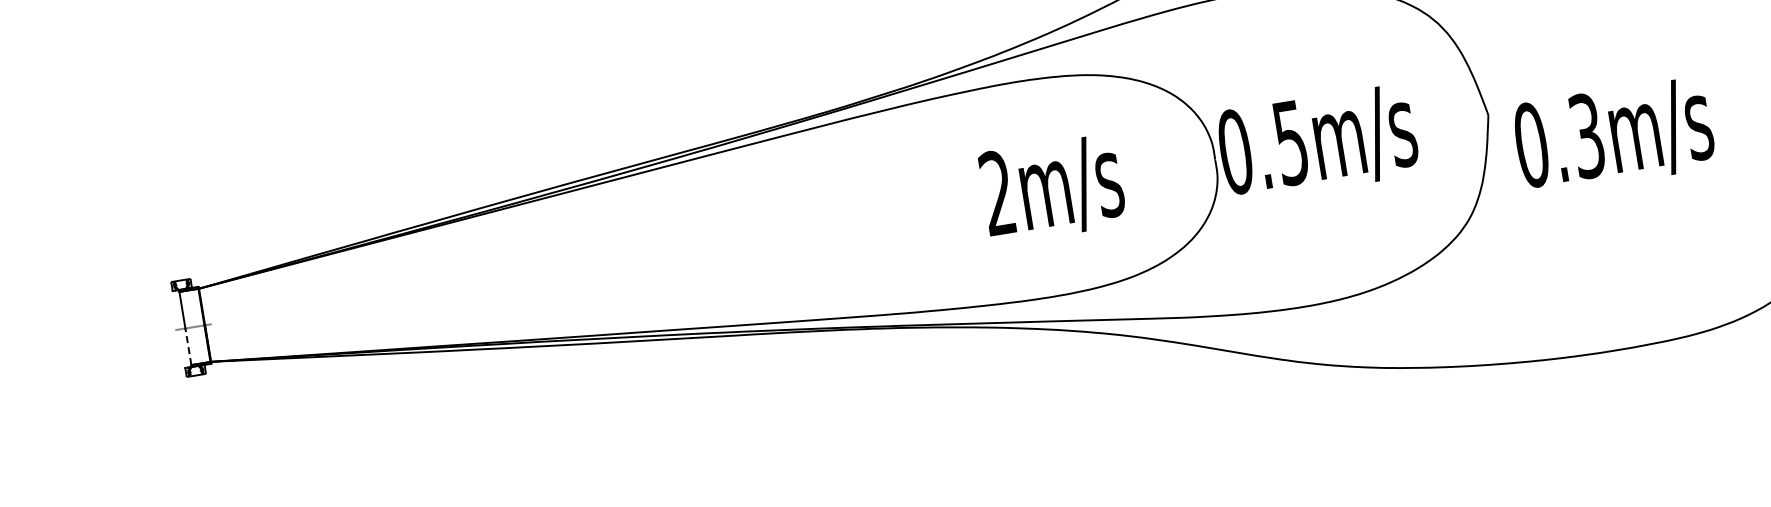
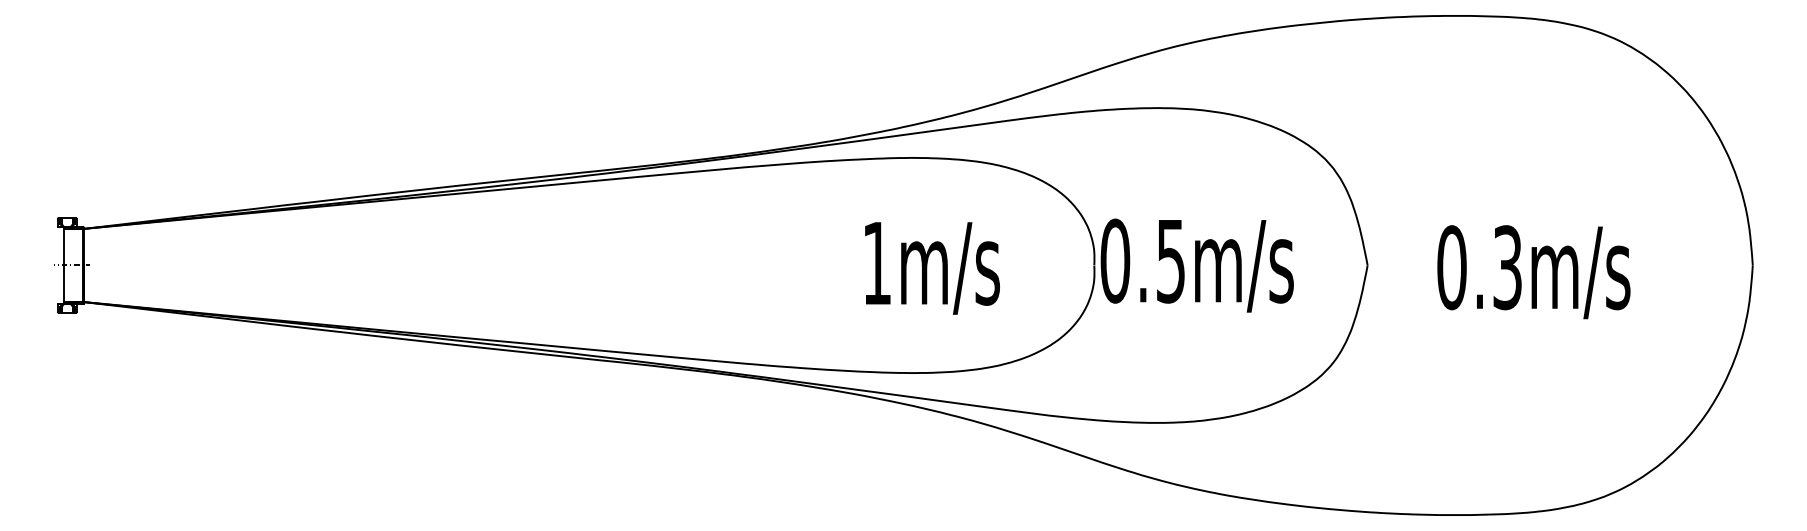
text: (1613, 136) -> (1533, 272), moved
text: (996, 192) -> (876, 262), 2m/s -> 1m/s
line: (188, 346) -> (64, 283), dashed -> solid

